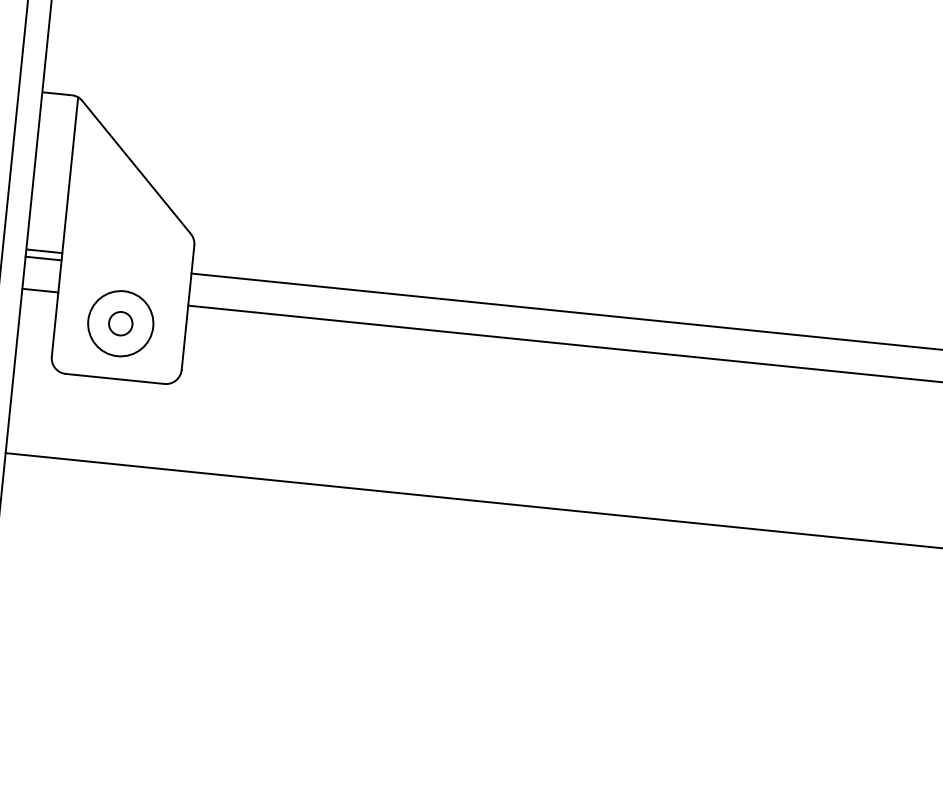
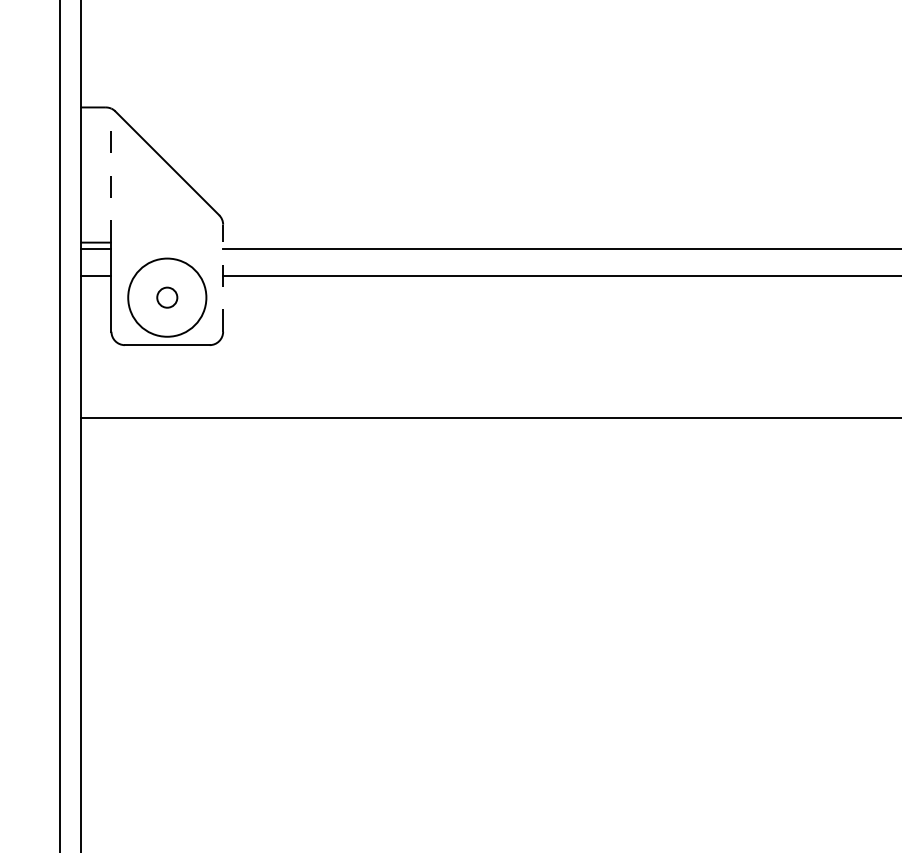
line: (70, 175) -> (111, 175), solid -> dashed
line: (188, 308) -> (223, 278), solid -> dashed
circle: (121, 323) -> (167, 297), size x1.4

